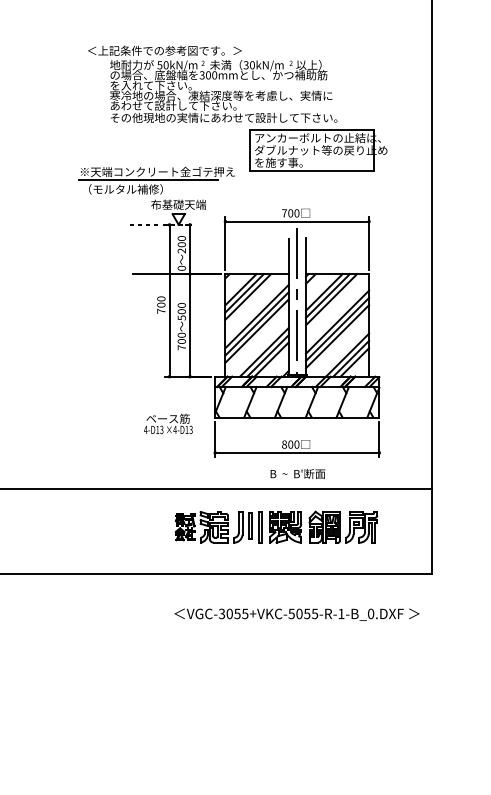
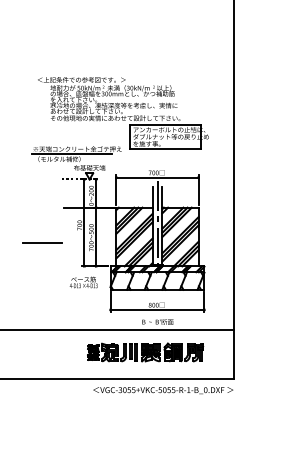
line: (96, 334) -> (42, 242), added
text: (167, 424) -> (83, 282), moved
text: (297, 614) -> (163, 390), moved

